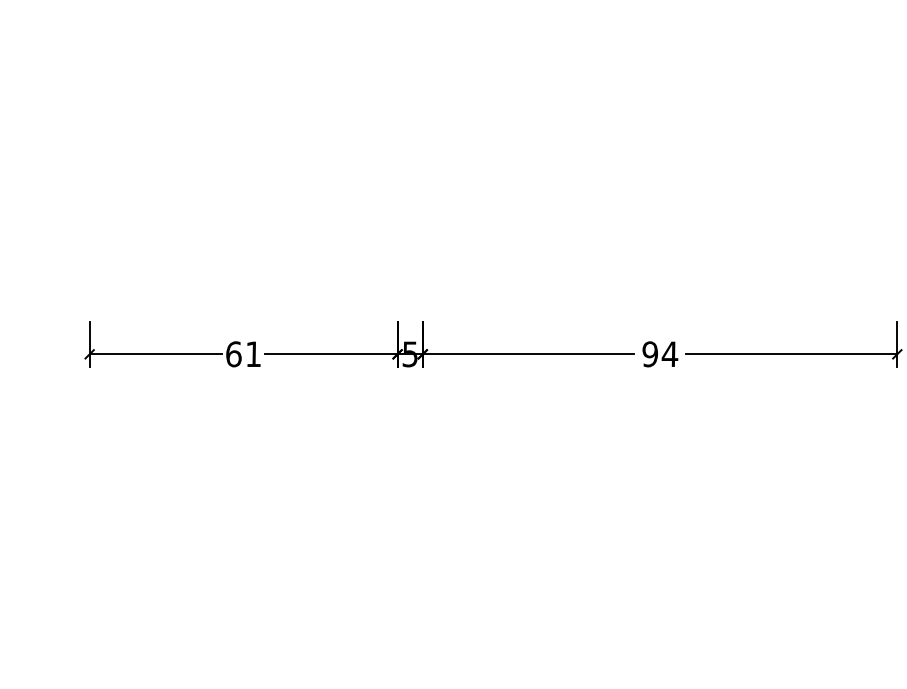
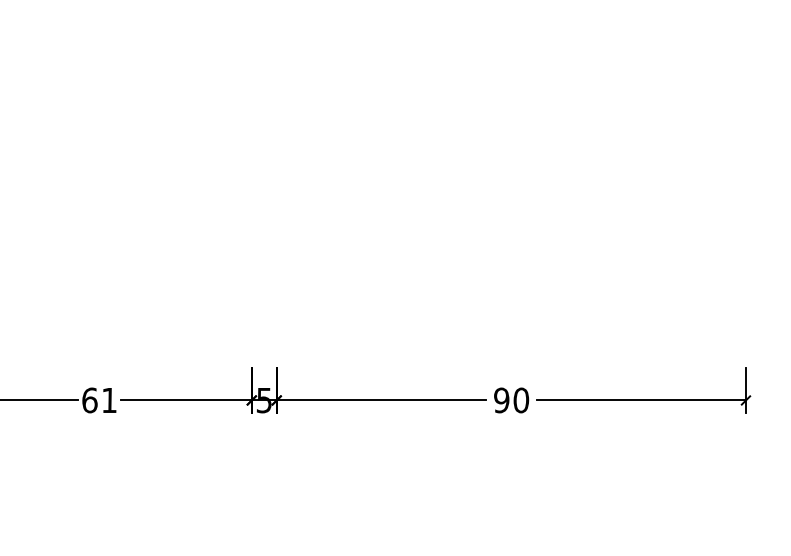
text: (669, 354) -> (520, 400), 94 -> 90

